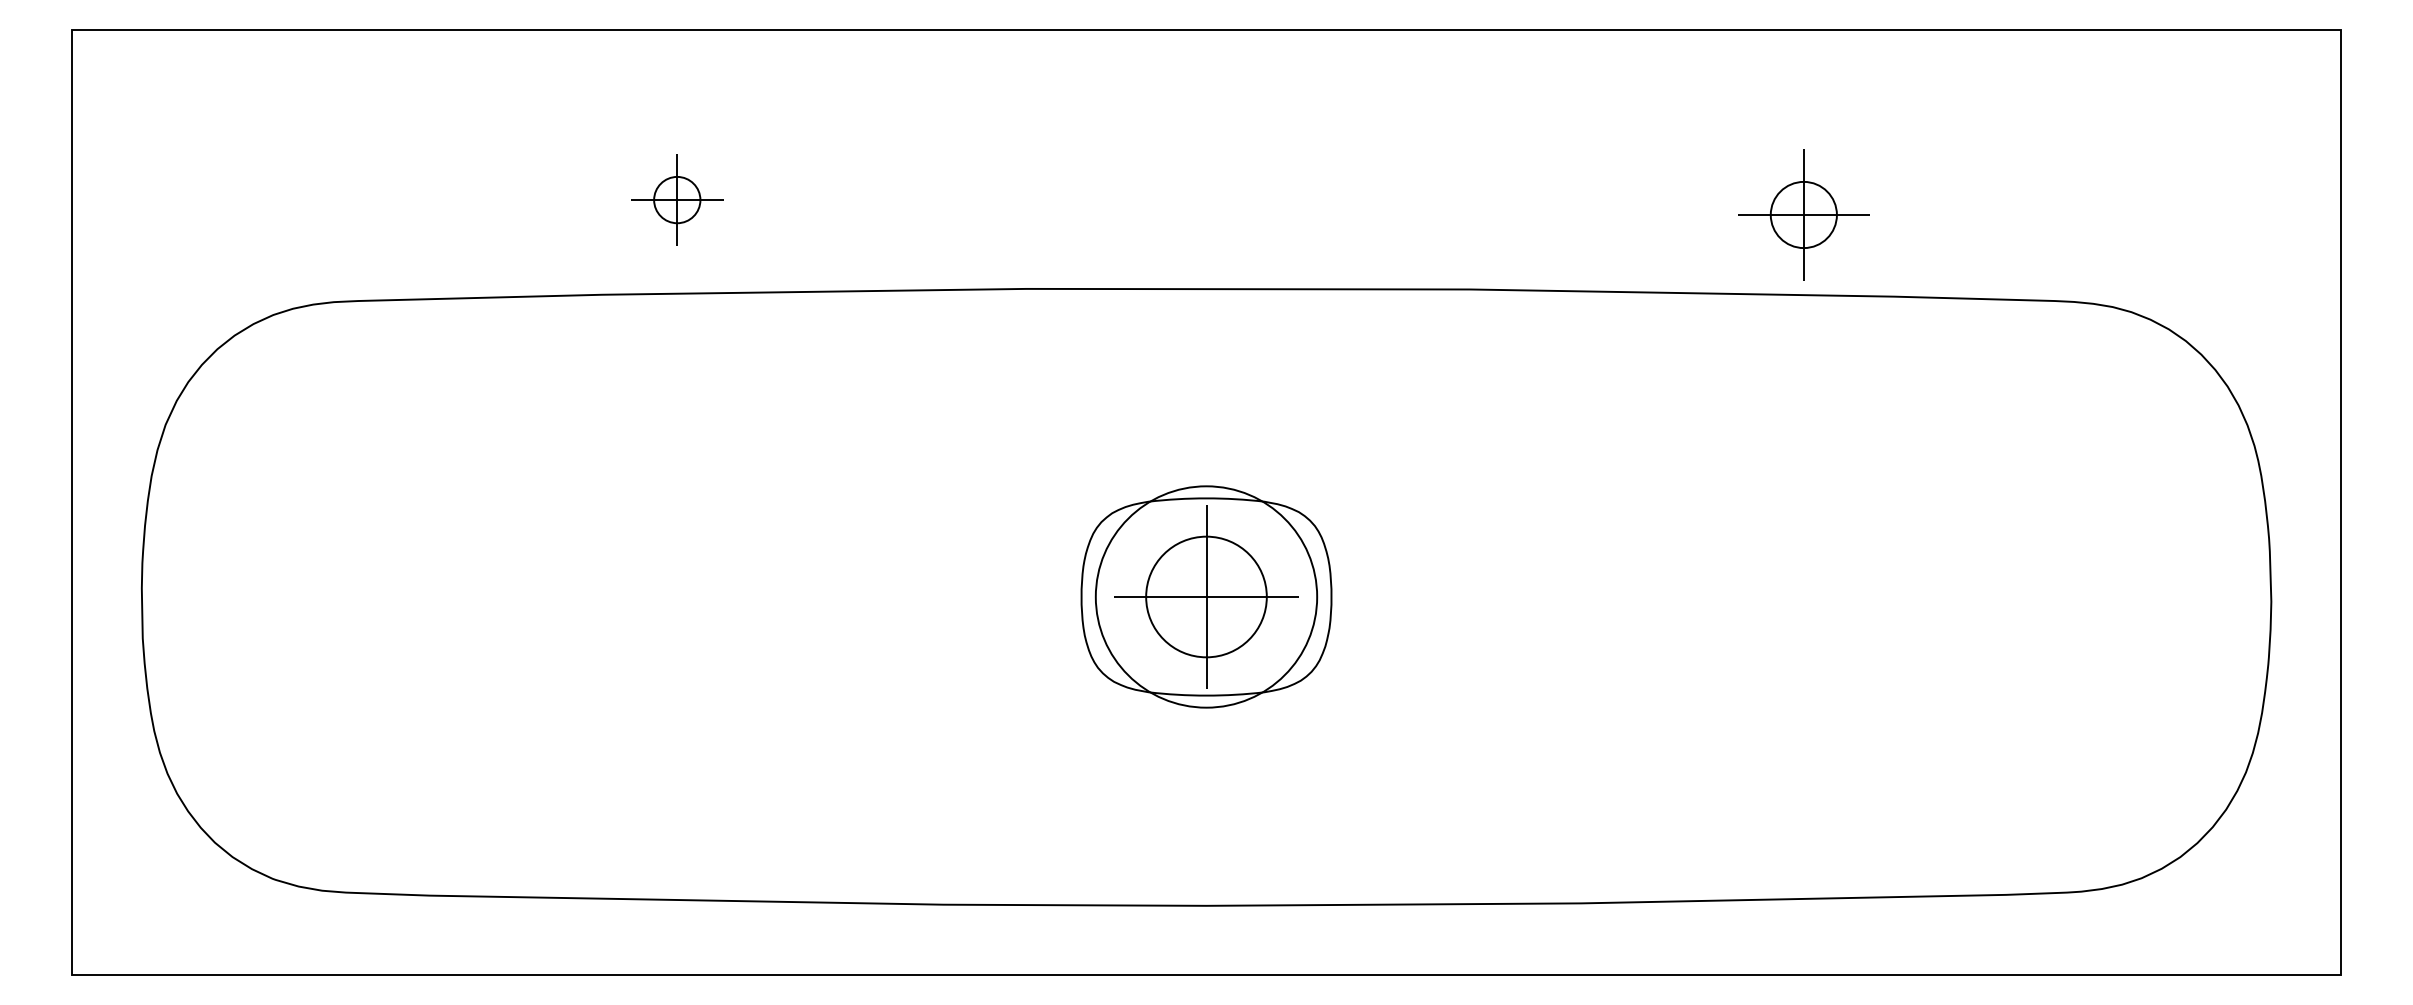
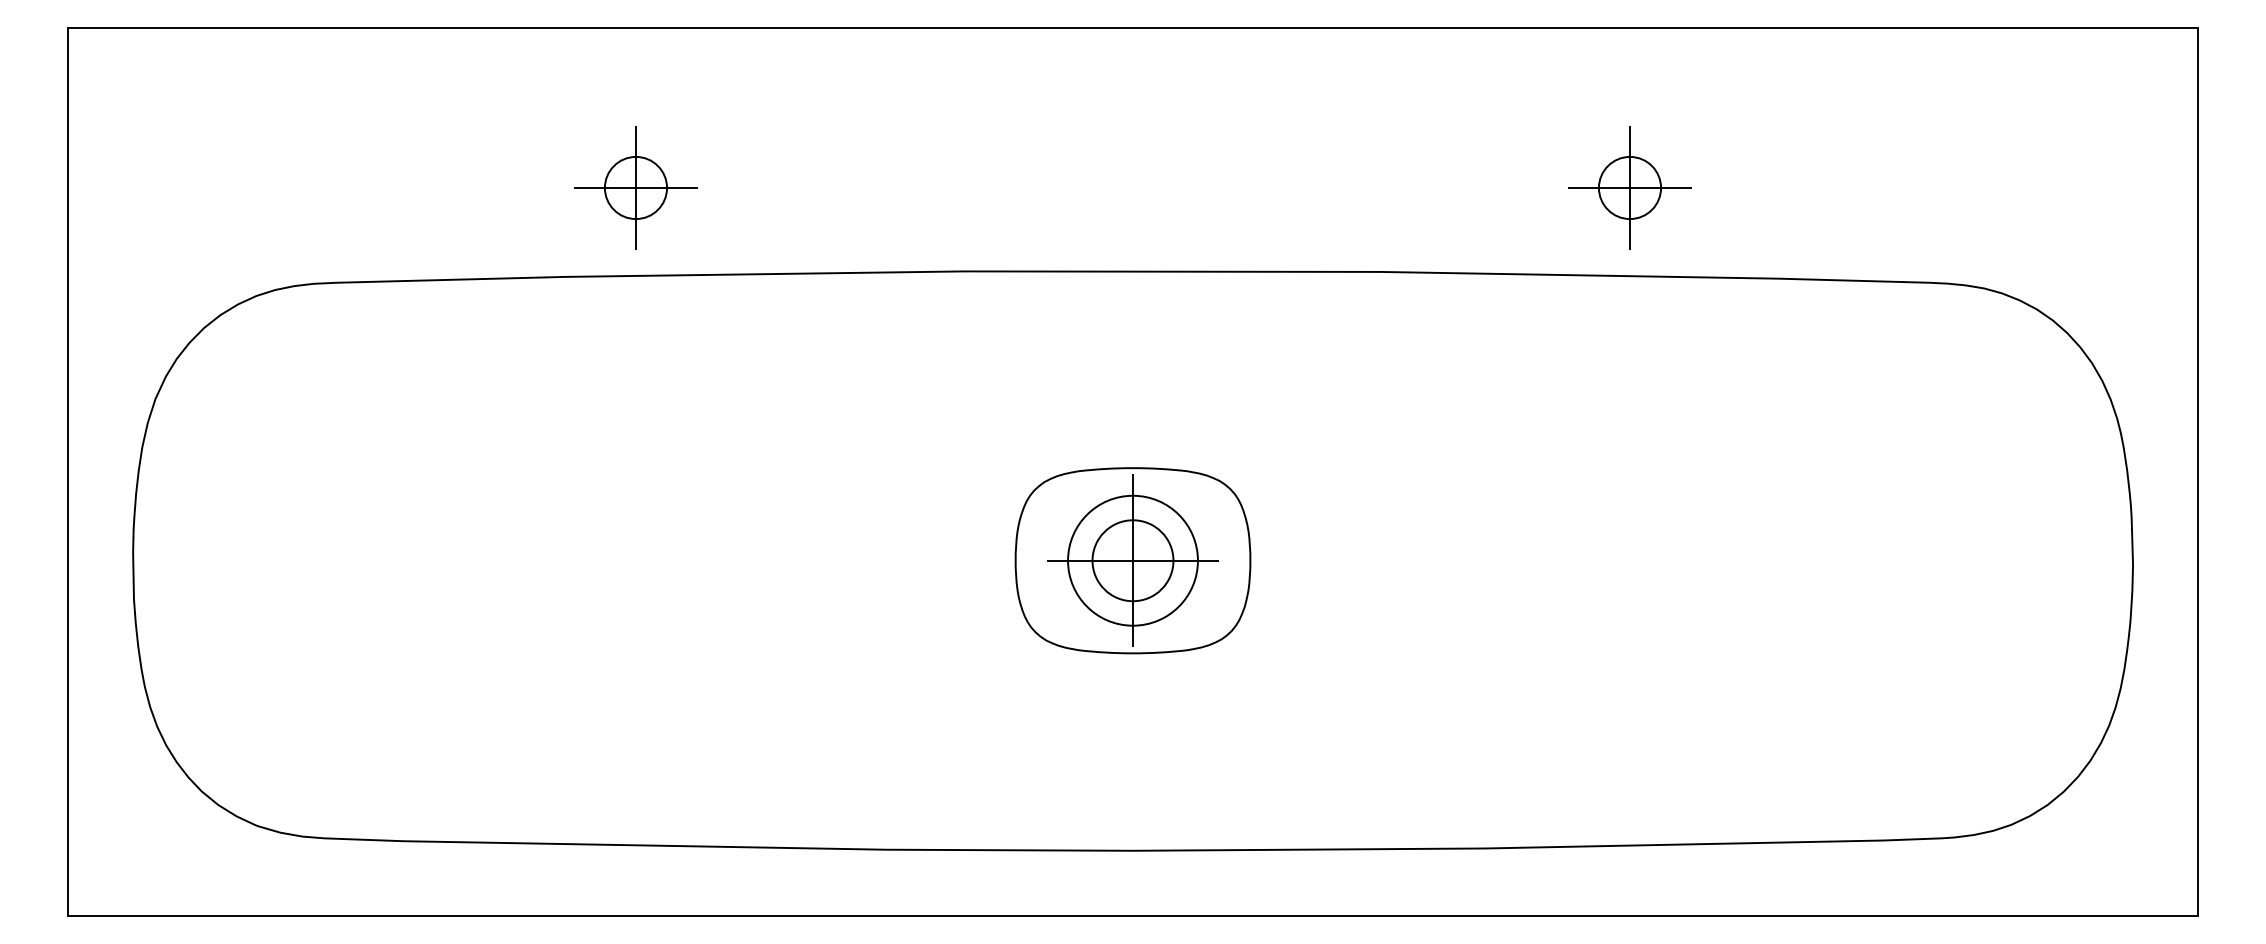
part: (676, 199) -> (635, 187), size x1.43
part: (1803, 214) -> (1629, 187), moved
circle: (1205, 596) -> (1132, 560), size x0.62
circle: (1205, 596) -> (1132, 560), size x0.71

